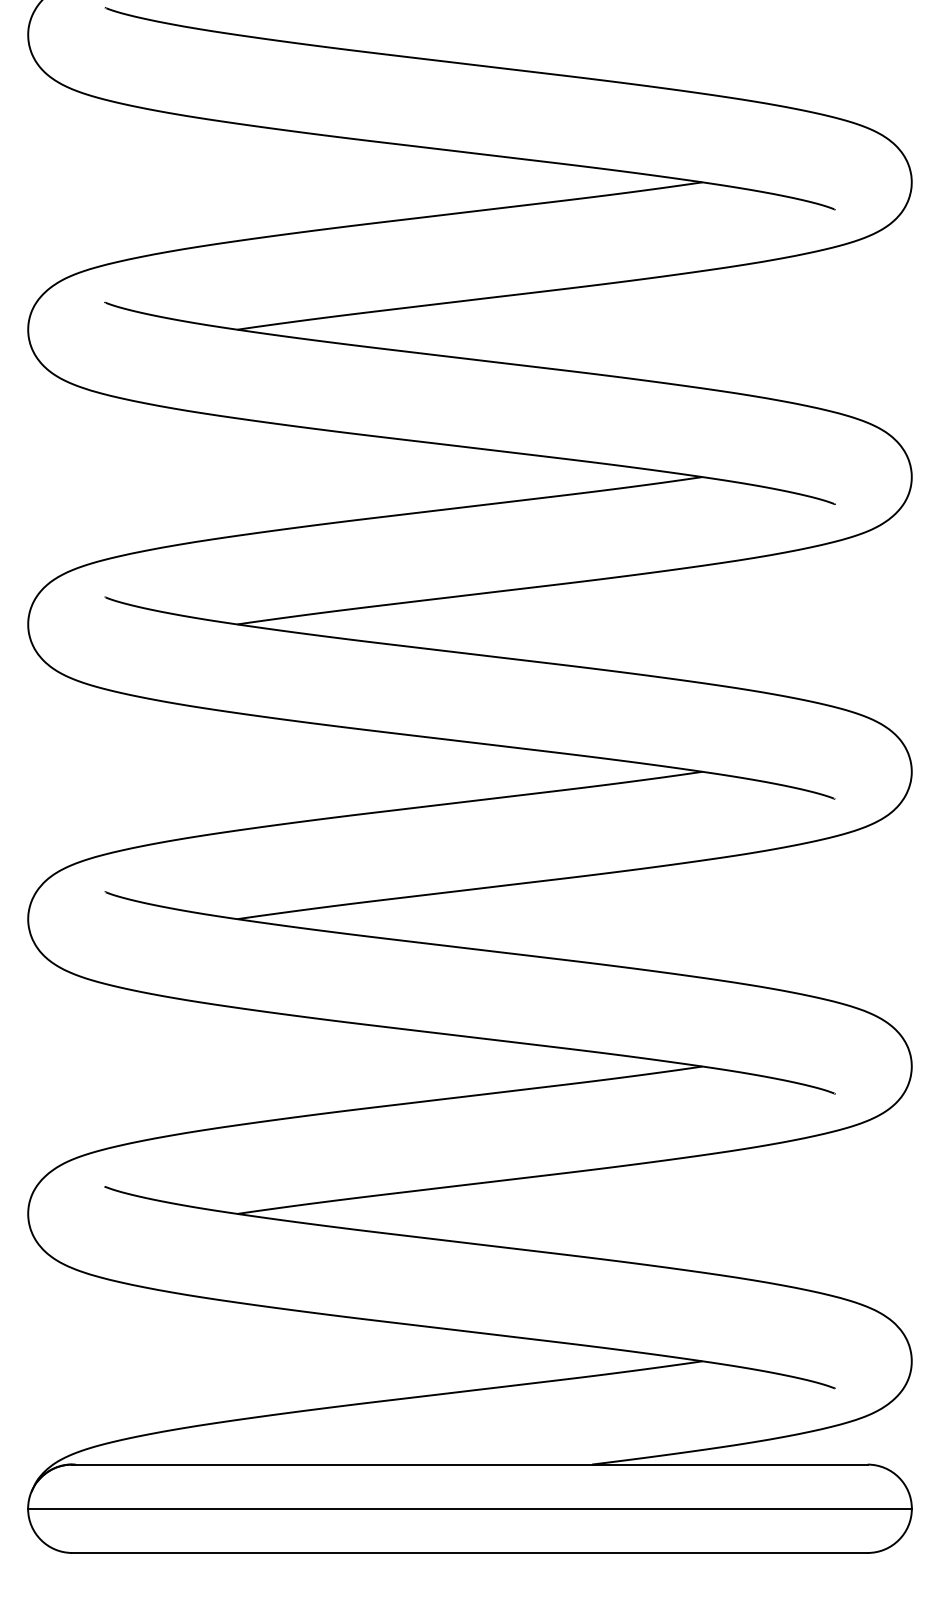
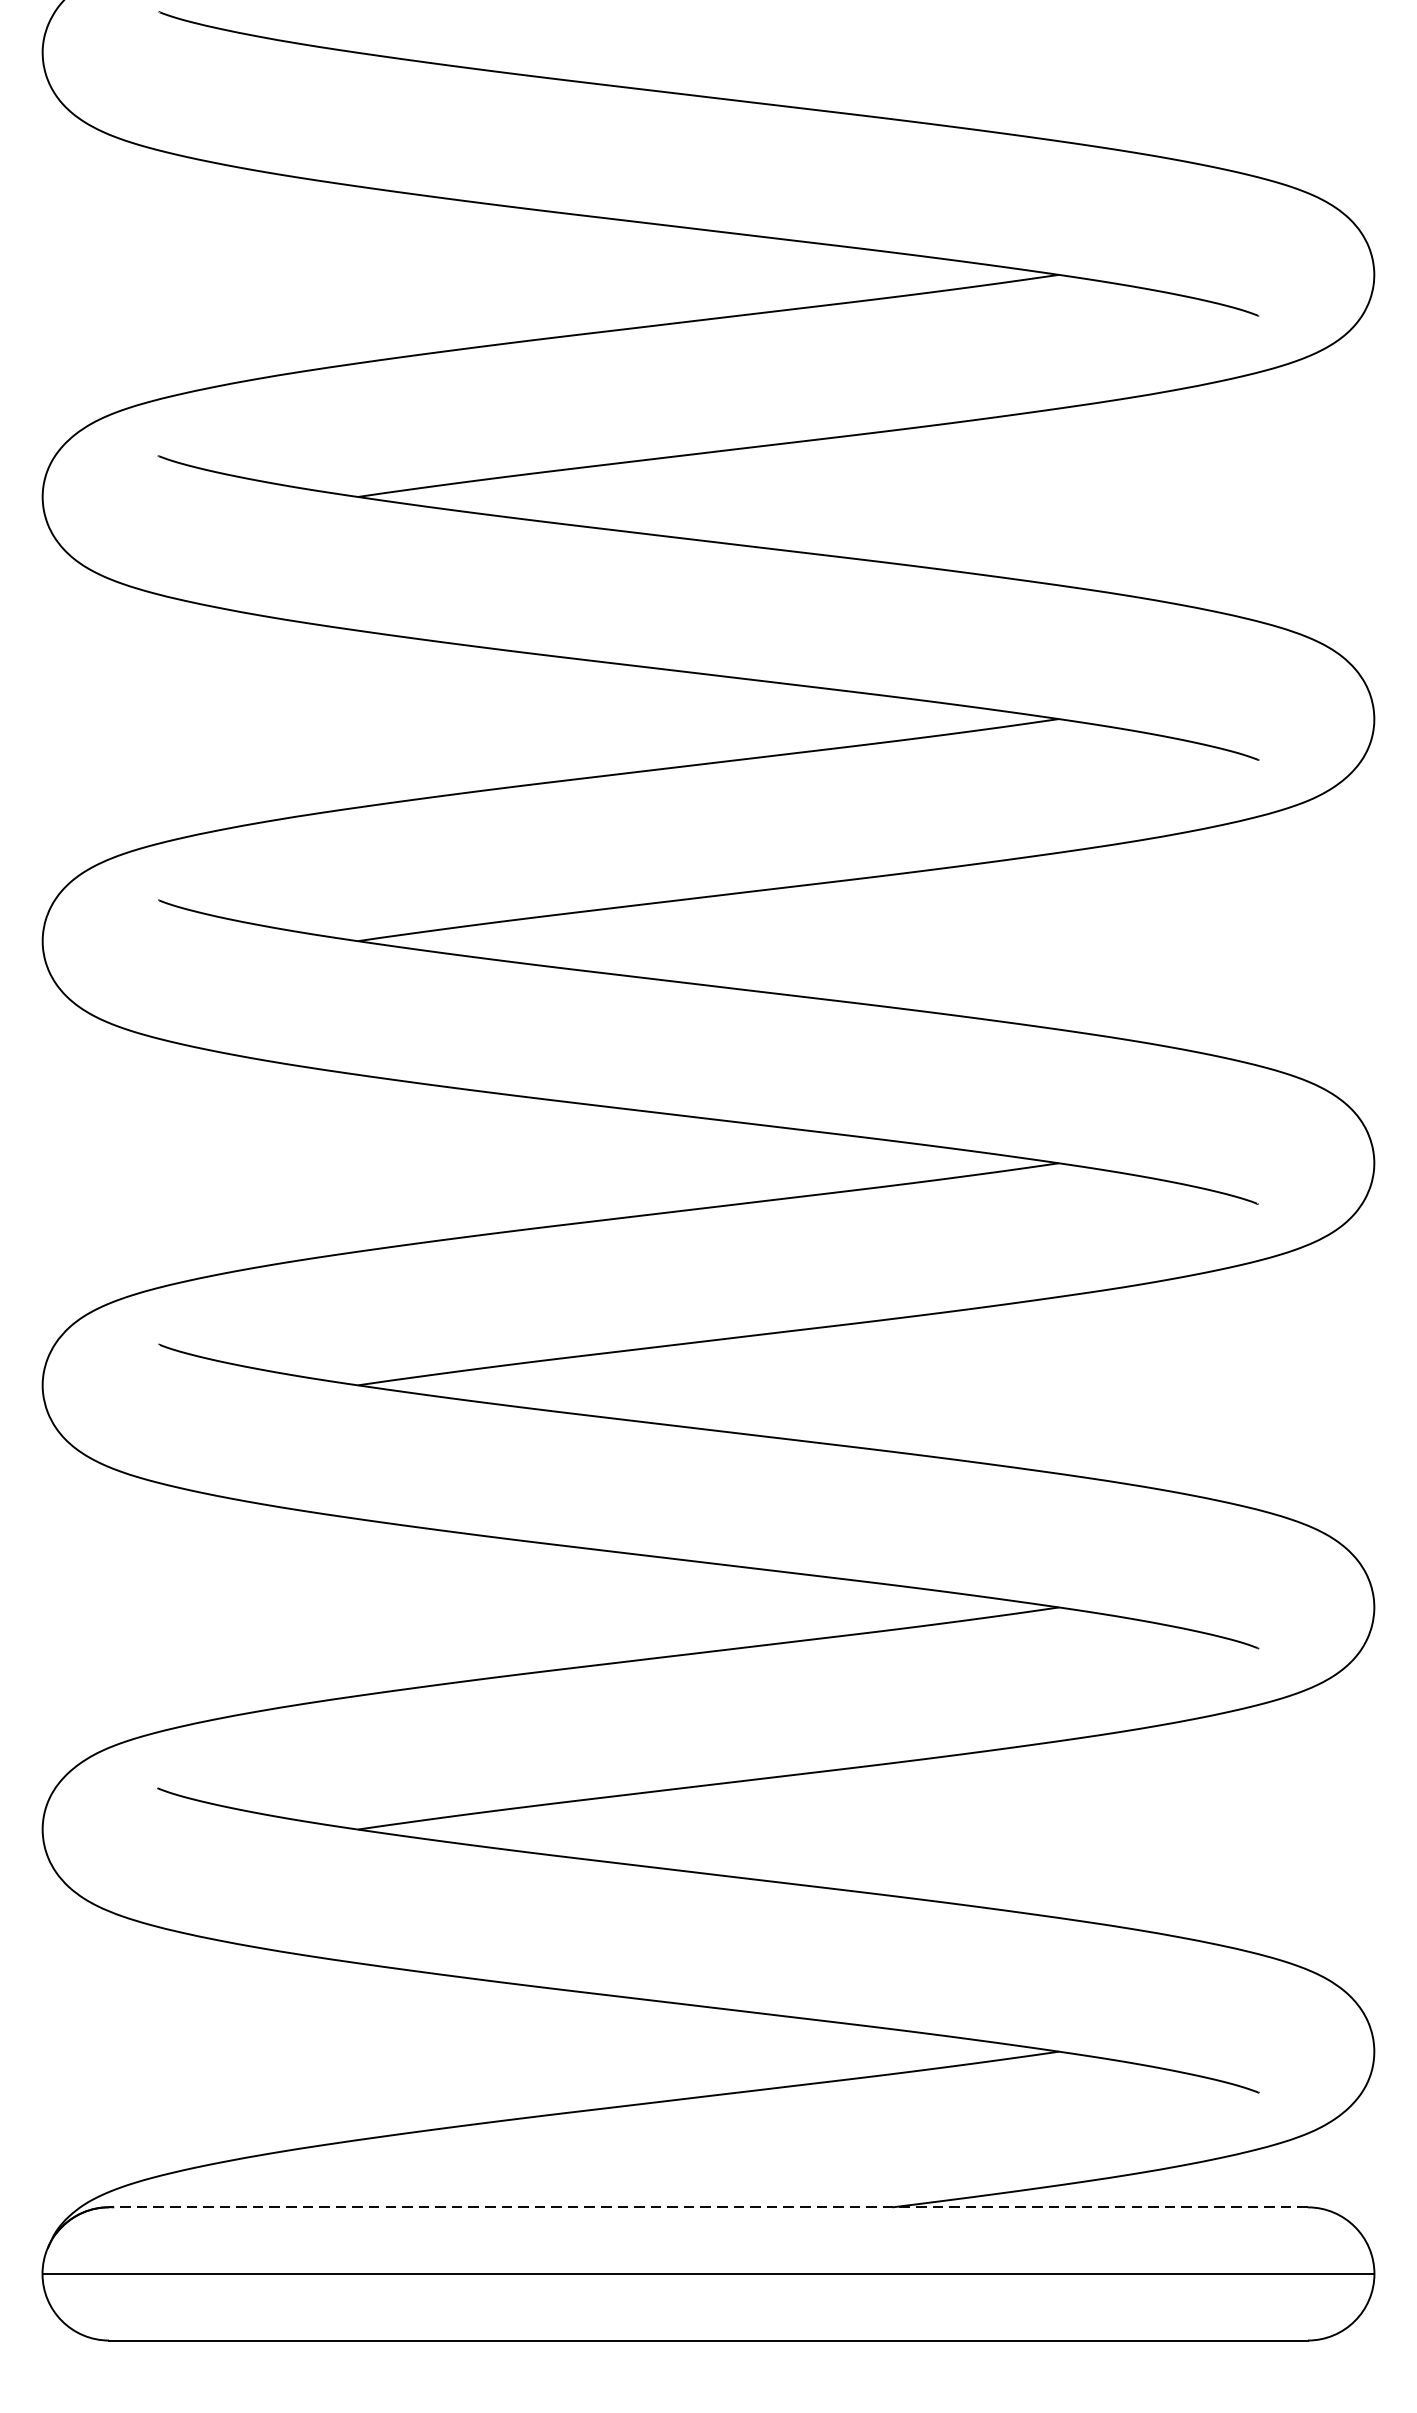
line: (469, 1464) -> (707, 2207), solid -> dashed

